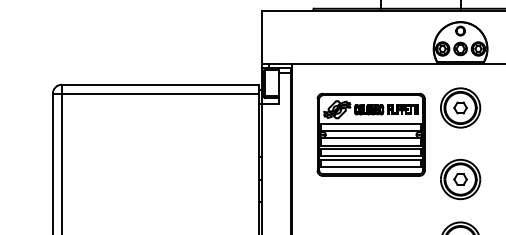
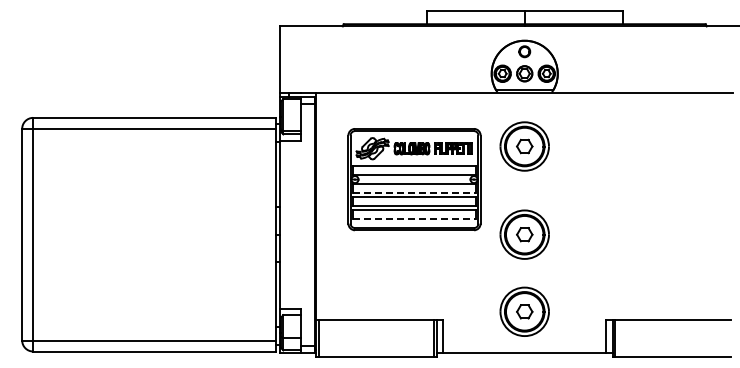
line: (371, 145) -> (414, 192), solid -> dashed
line: (371, 167) -> (414, 219), solid -> dashed

